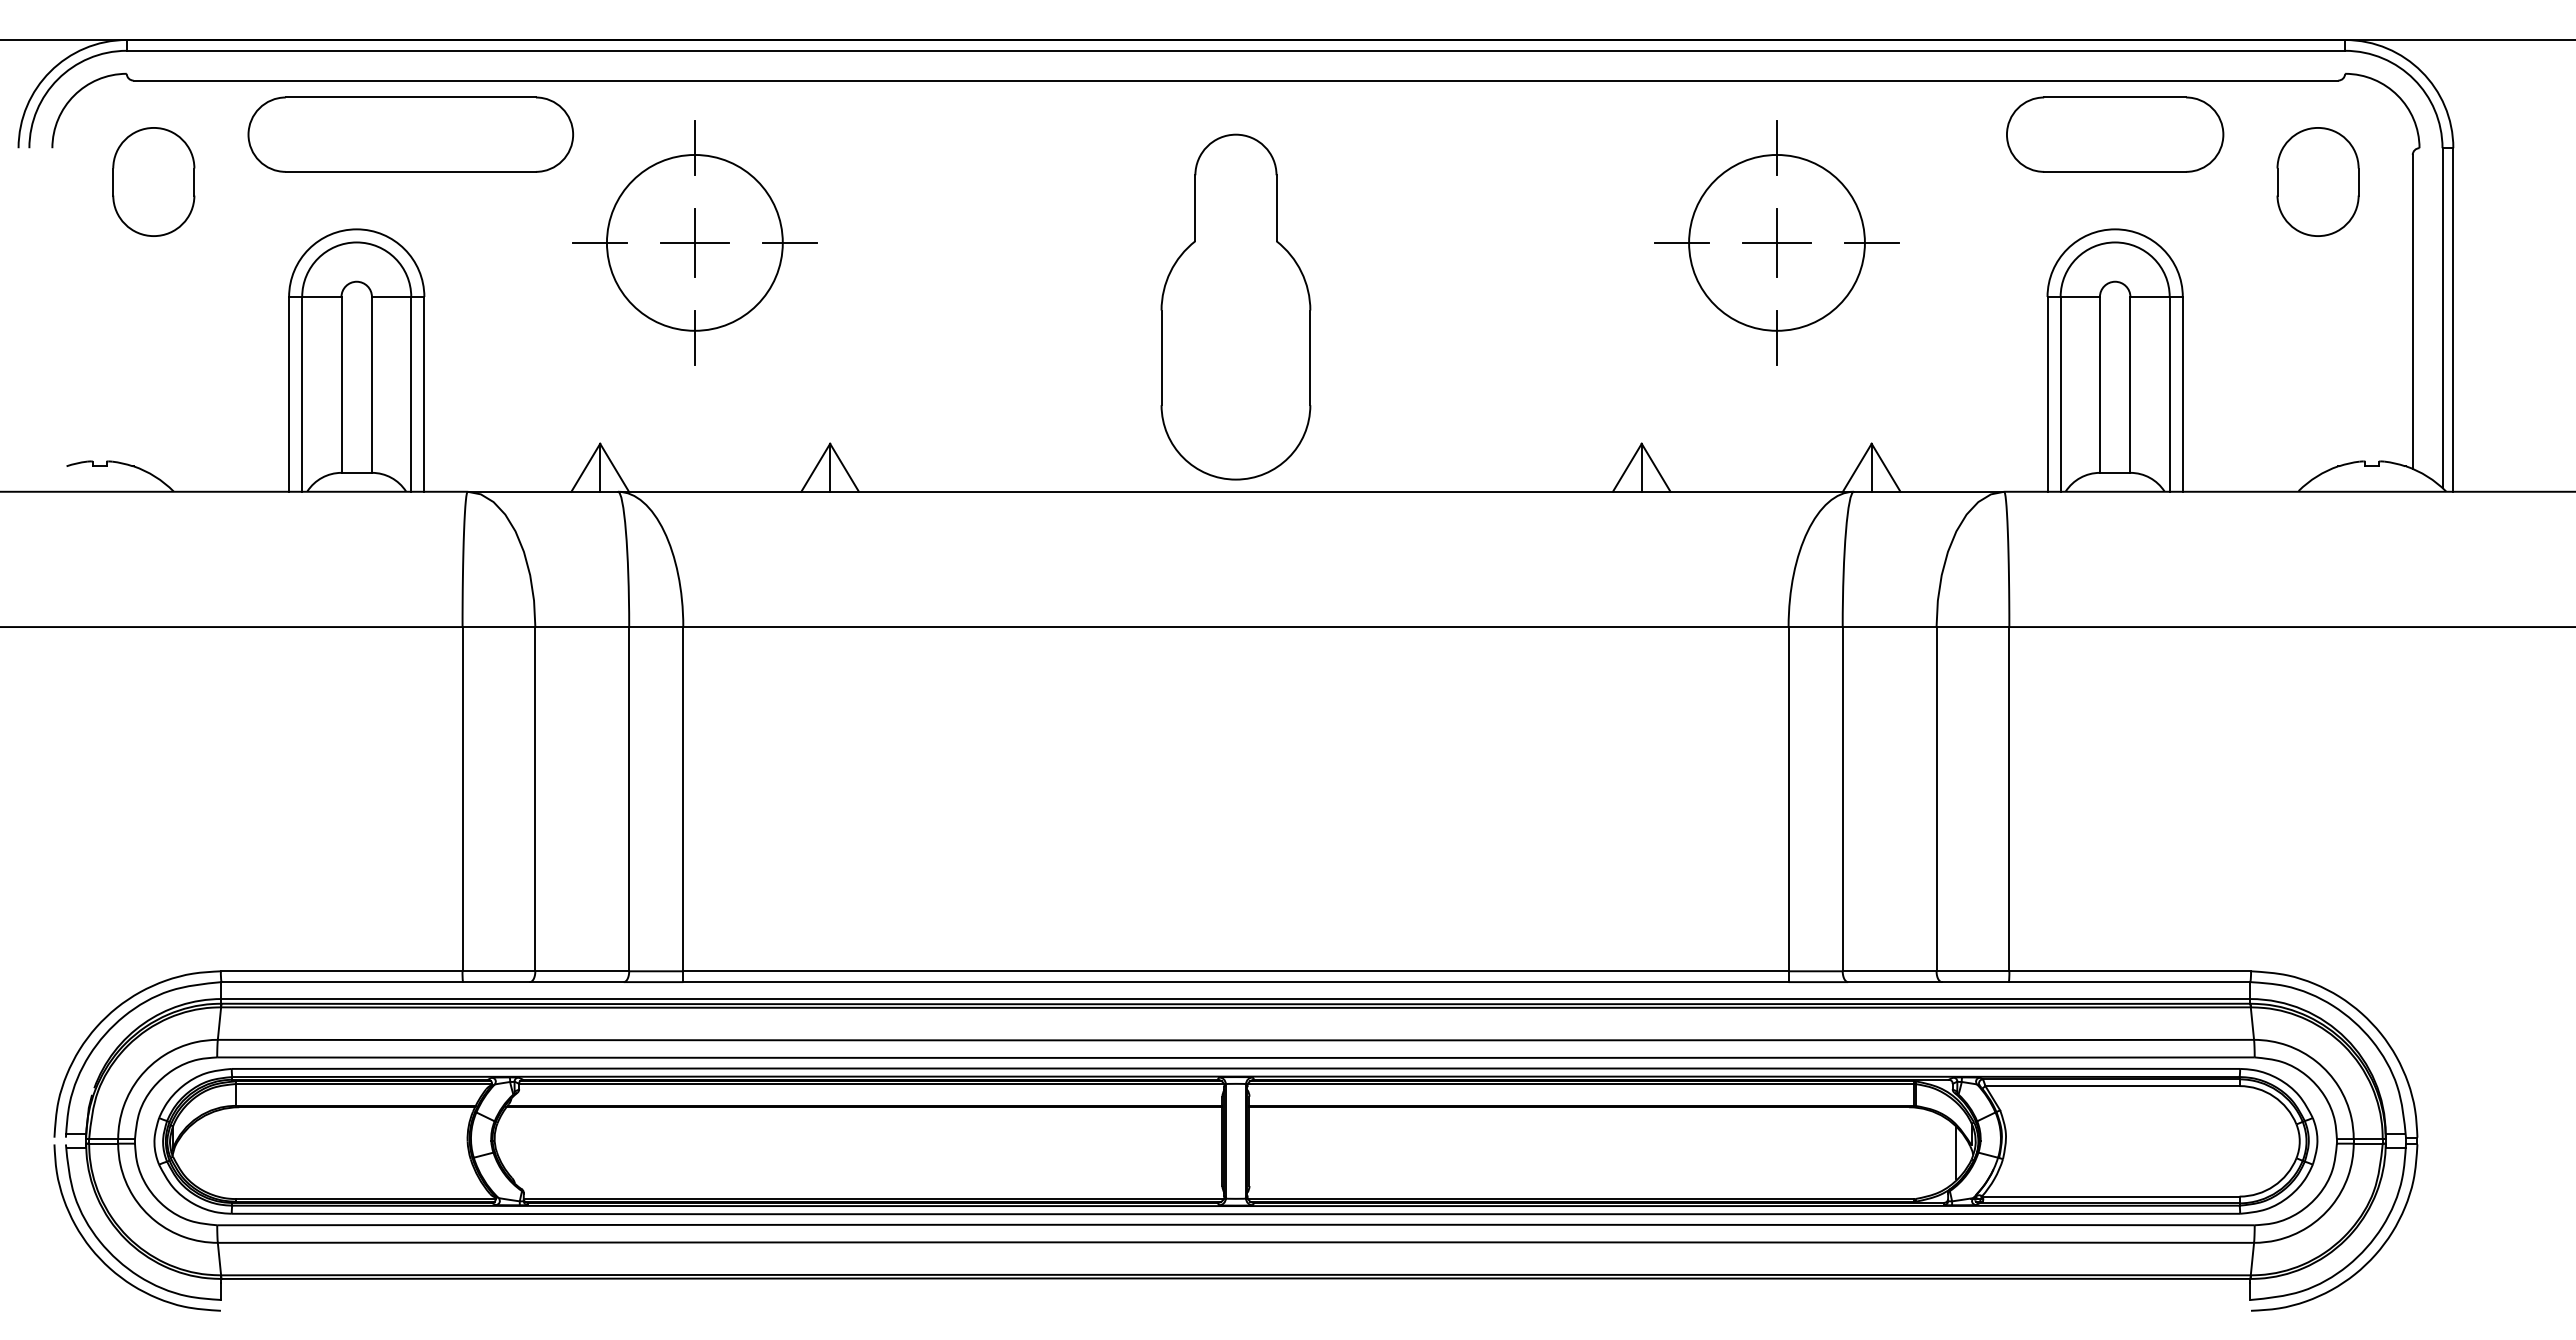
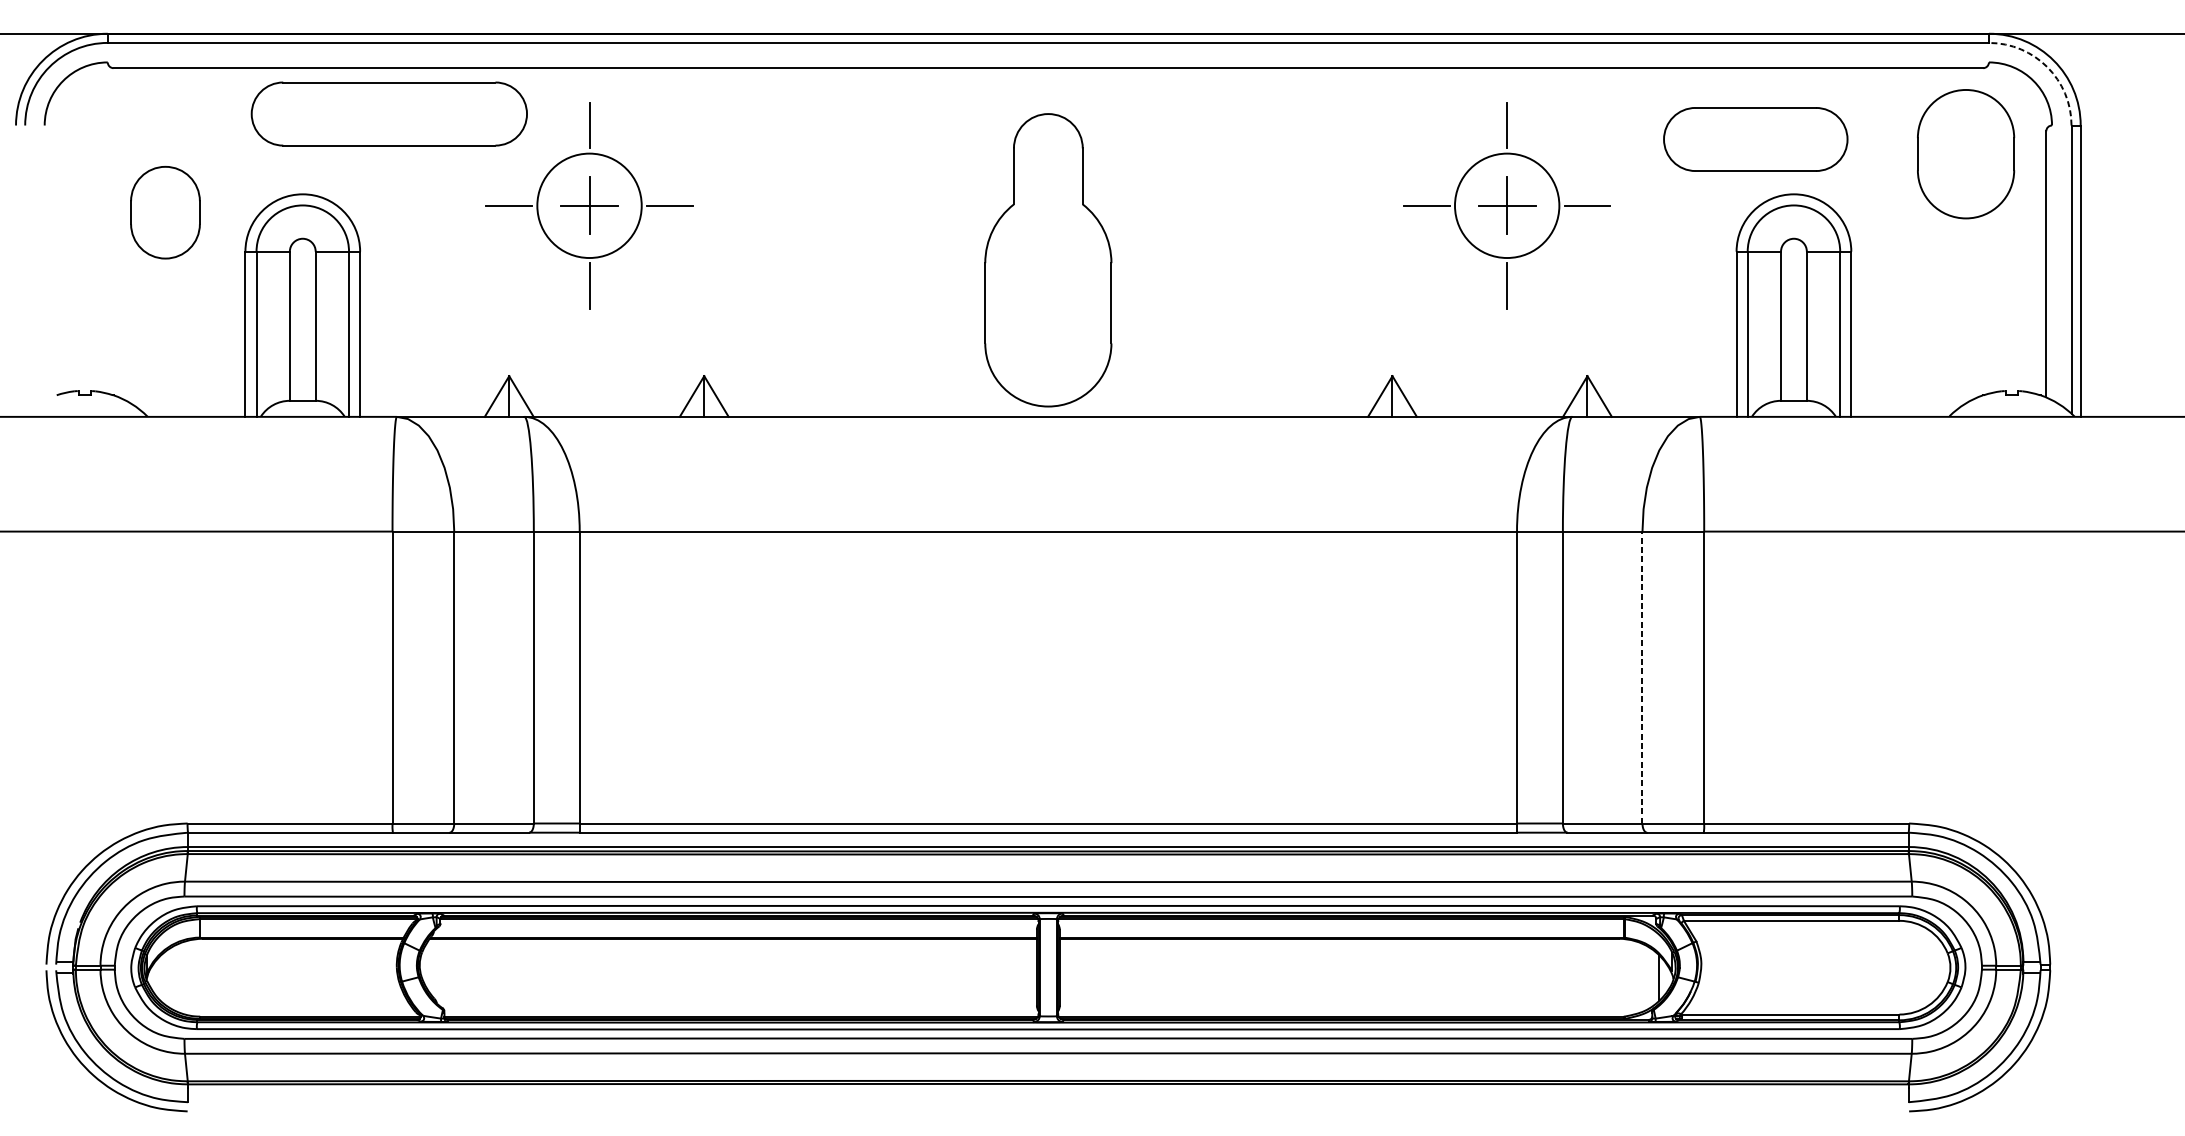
arc: (2413, 79) -> (2046, 67), solid -> dashed
part: (410, 134) -> (389, 113), moved
part: (2115, 134) -> (1756, 139), moved
part: (153, 181) -> (165, 212), moved
part: (2317, 181) -> (1965, 153), size x1.4
circle: (694, 242) -> (589, 205), size x0.7
circle: (1776, 242) -> (1506, 205), size x0.7
line: (1936, 798) -> (1642, 676), solid -> dashed

